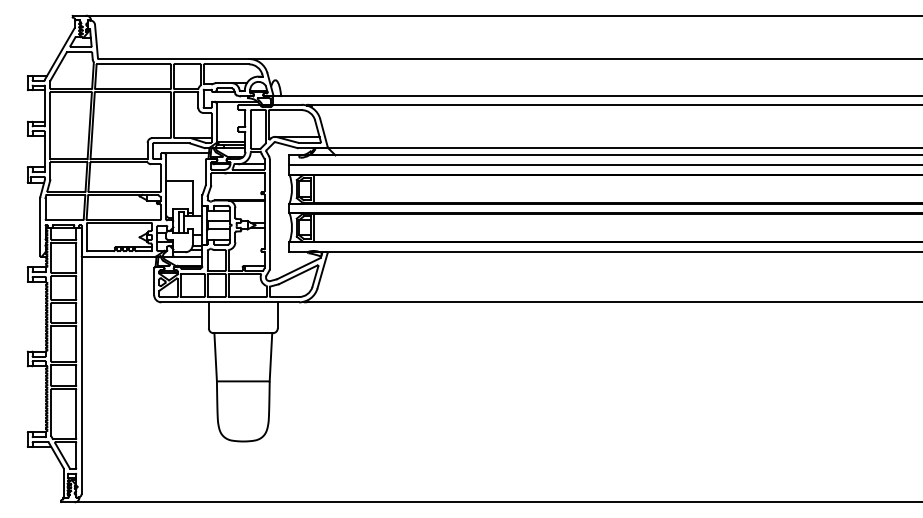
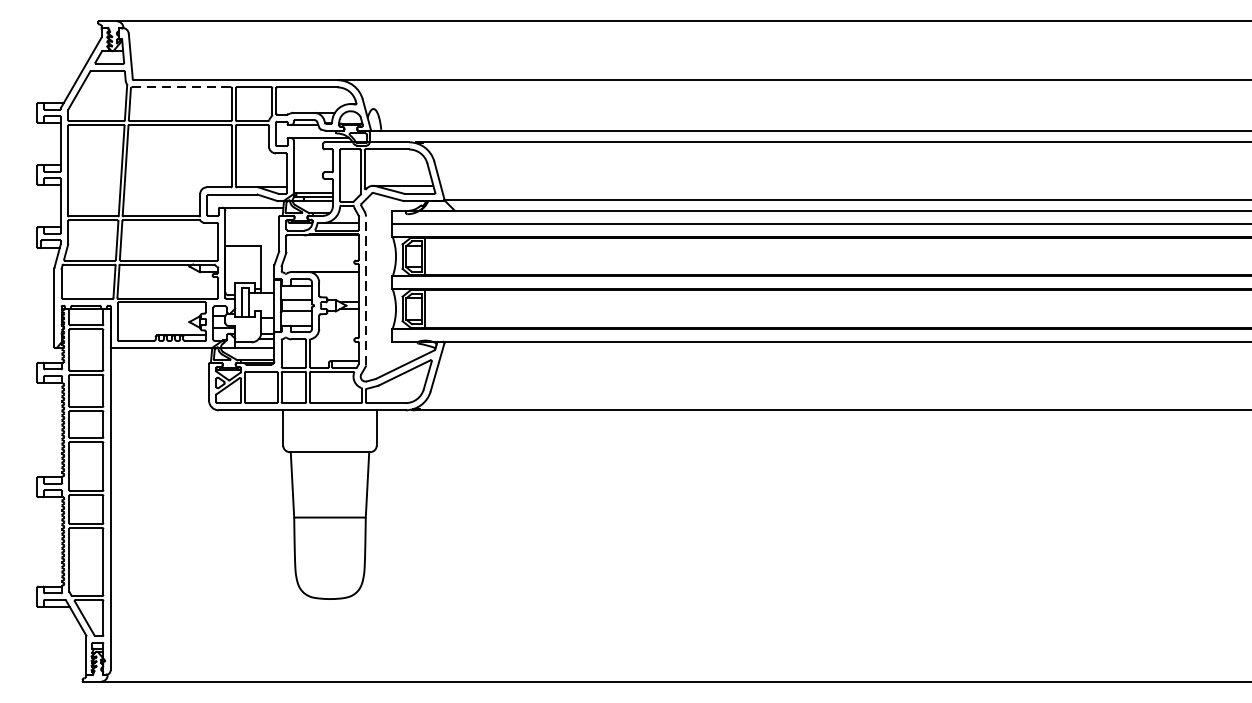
line: (133, 64) -> (181, 87), solid -> dashed
line: (269, 214) -> (365, 291), solid -> dashed

